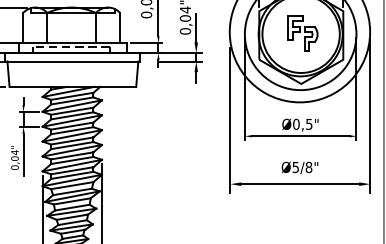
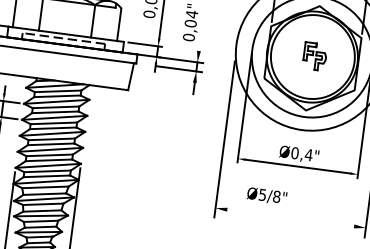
line: (196, 27) -> (201, 34), removed
part: (302, 33) -> (314, 56), size x0.7
text: (308, 124) -> (308, 155), Ø0,5" -> Ø0,4"
text: (299, 167) -> (266, 195), moved
line: (300, 184) -> (290, 218), removed

